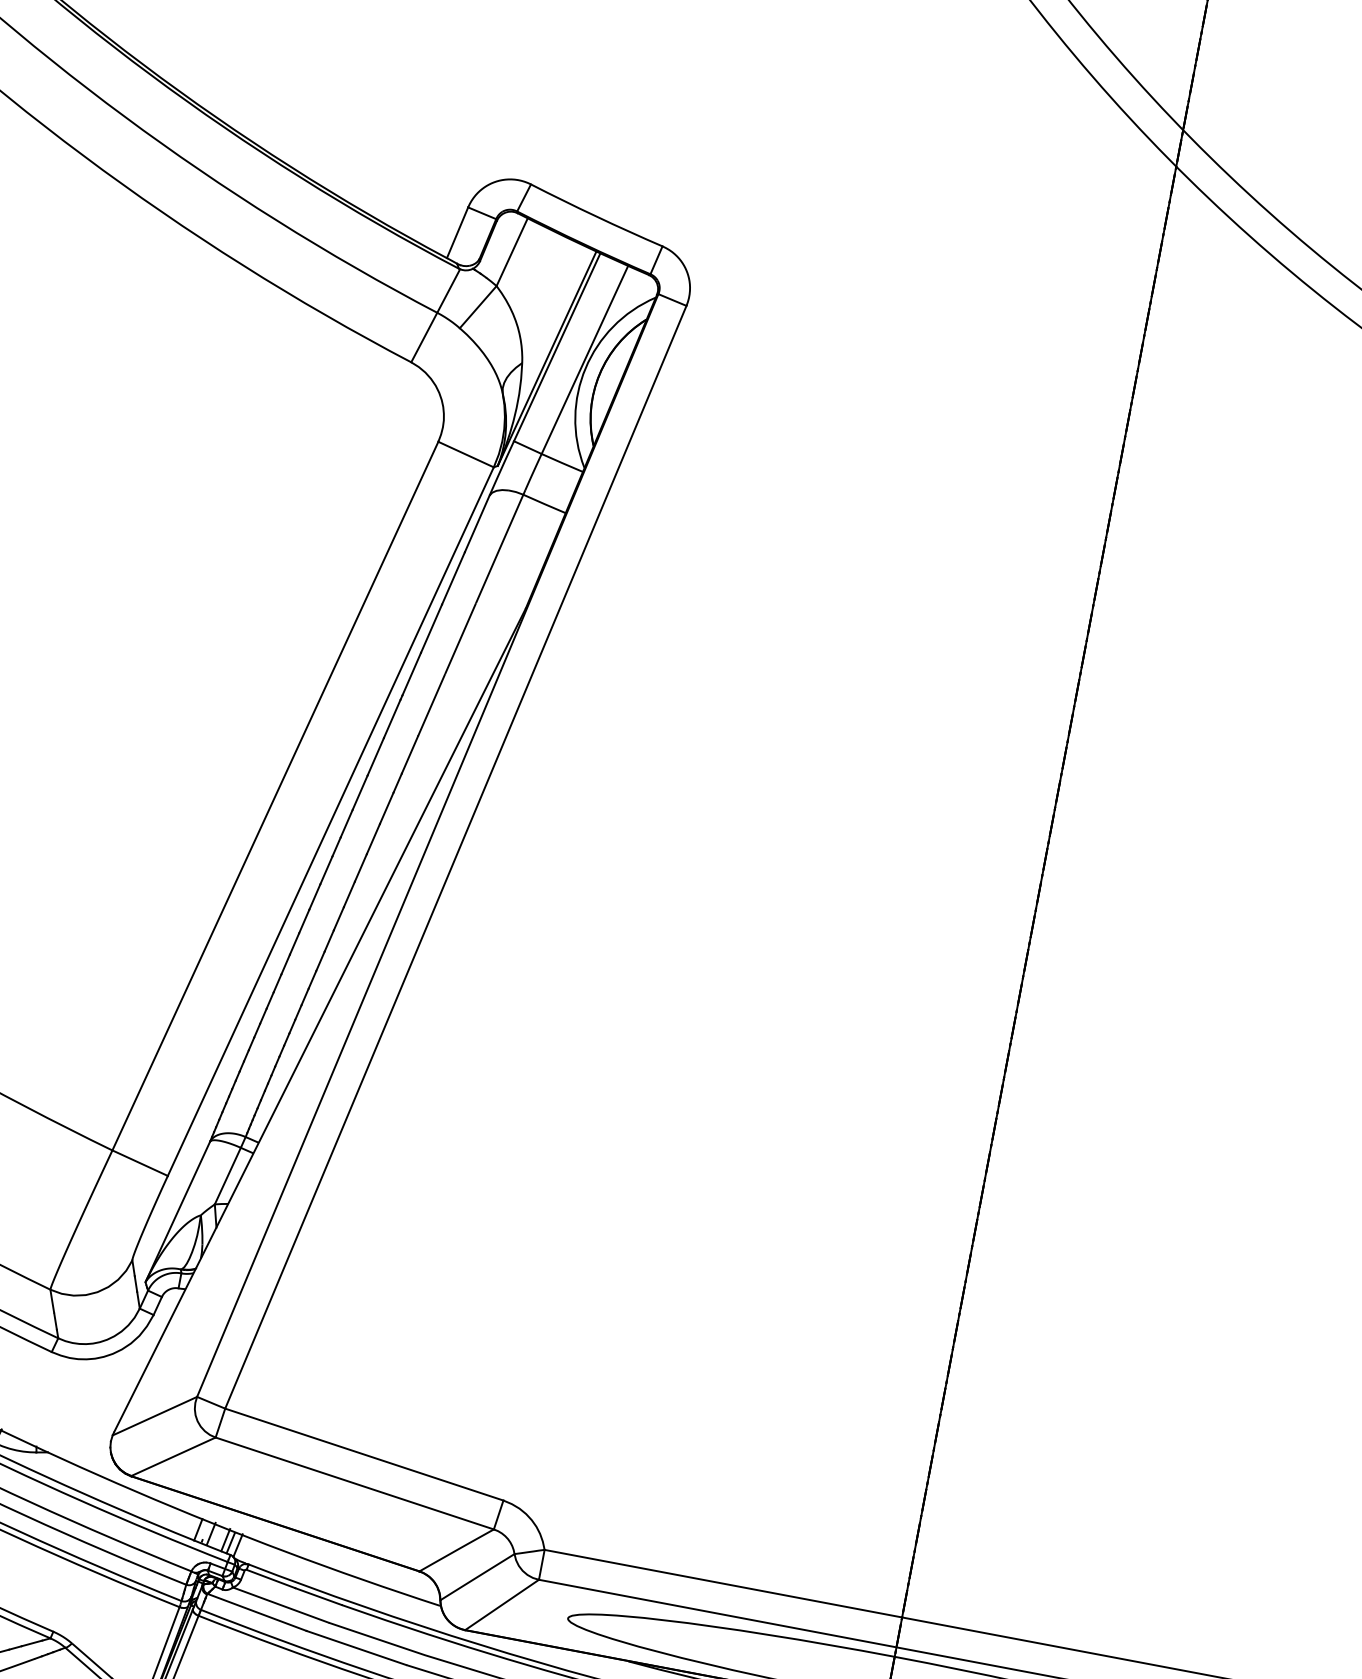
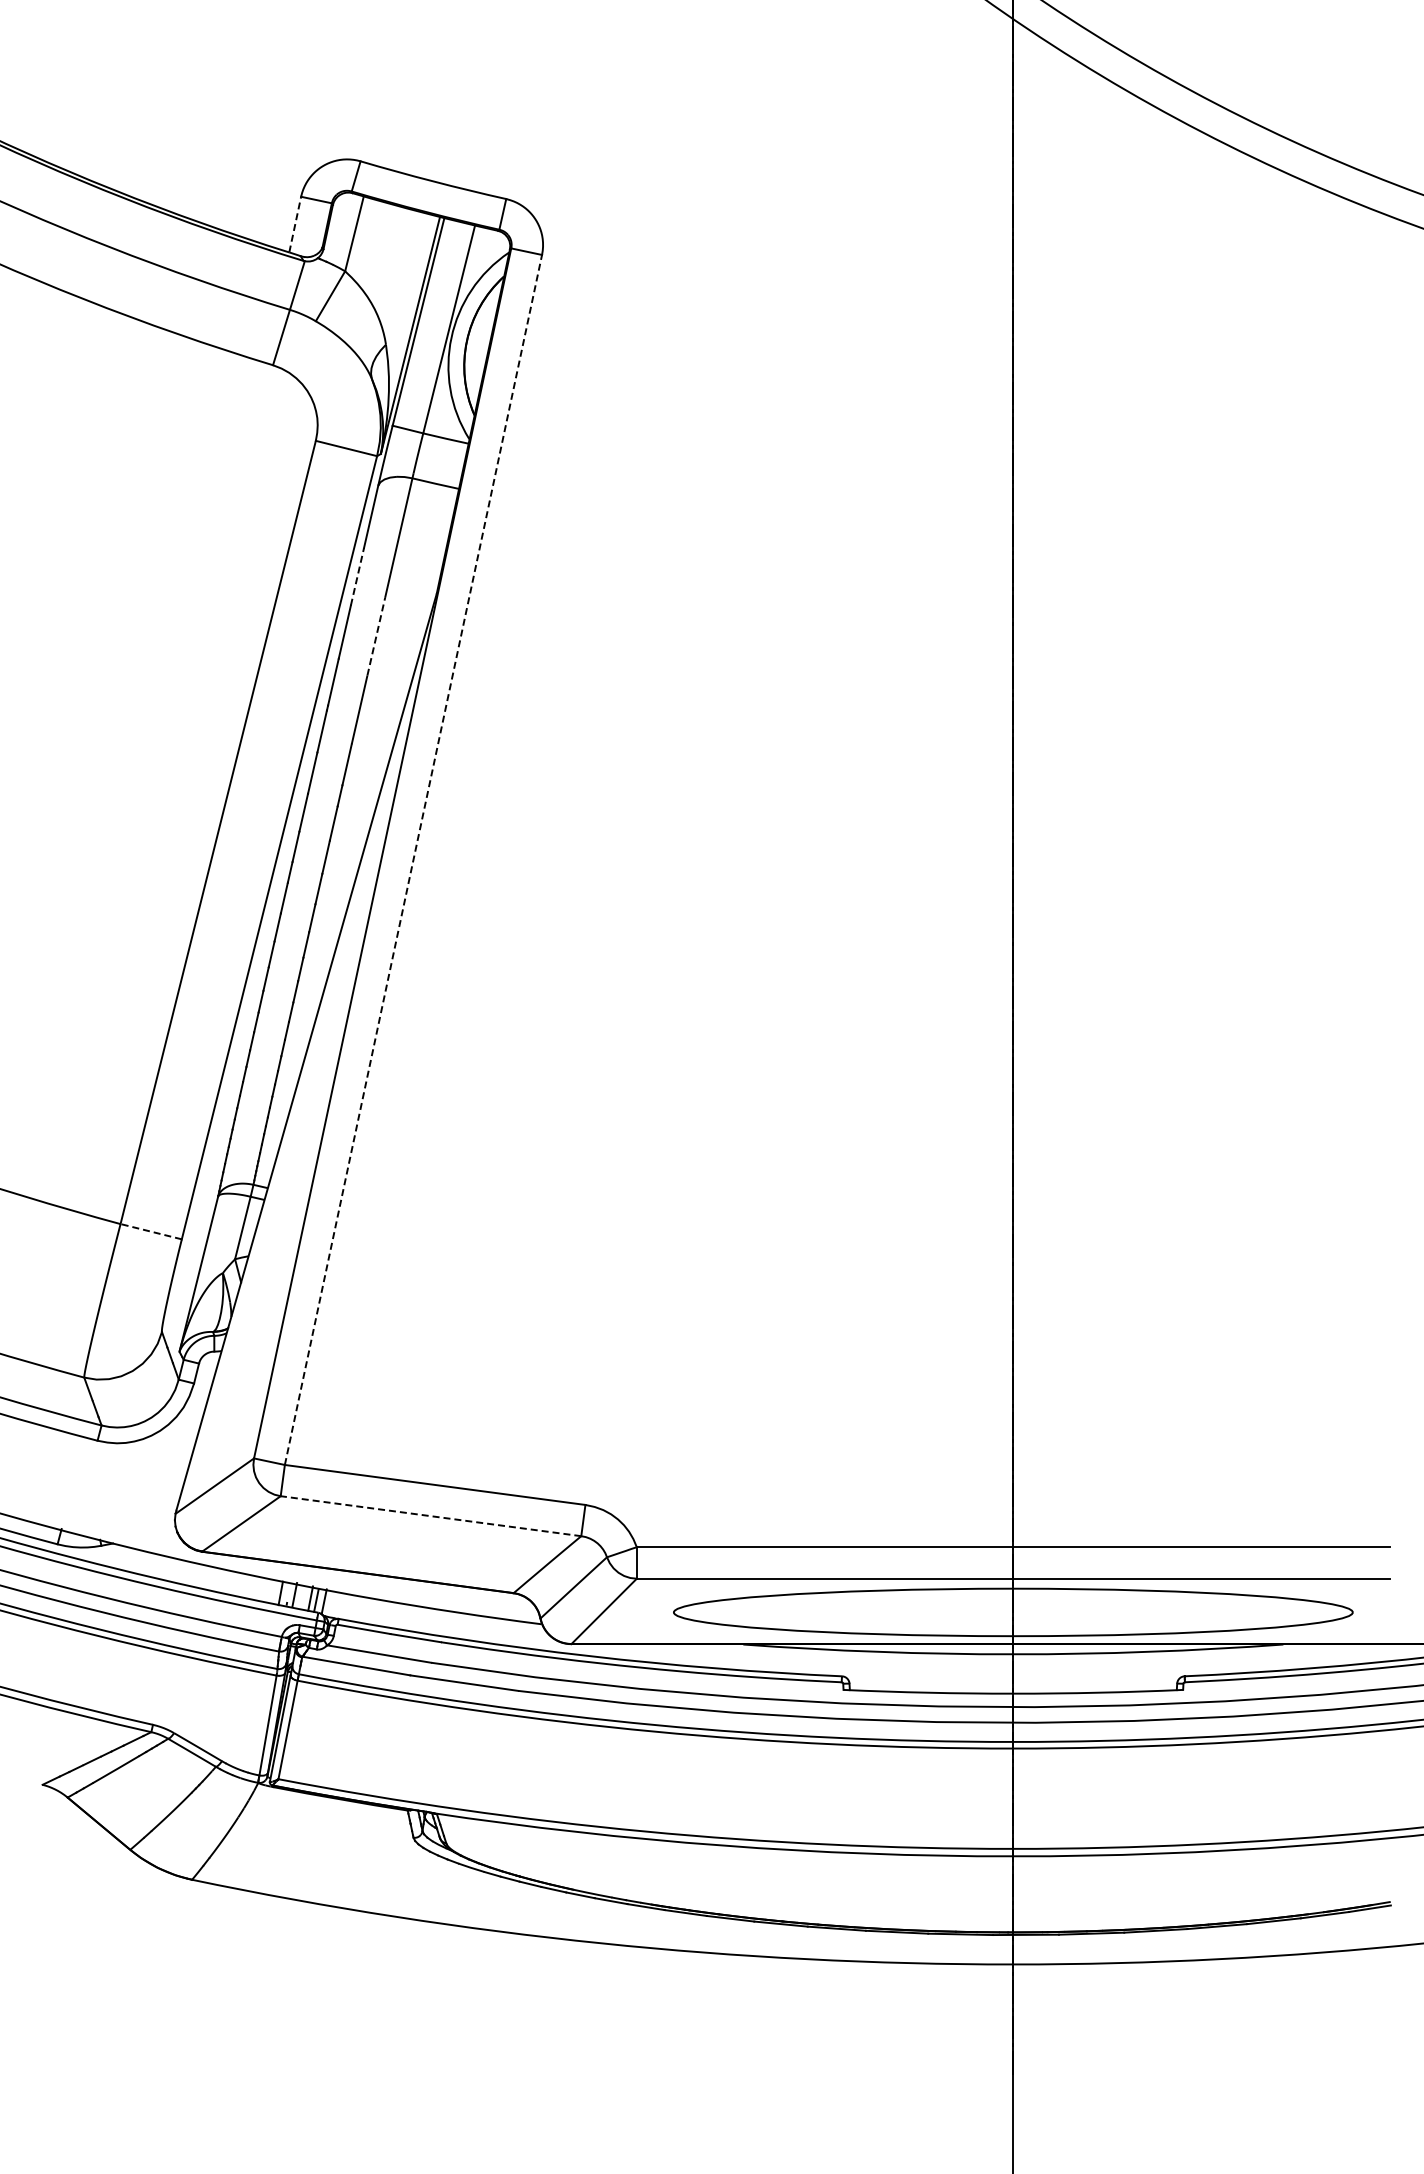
line: (457, 232) -> (295, 224), solid -> dashed
line: (453, 578) -> (357, 576), solid -> dashed
line: (460, 638) -> (376, 636), solid -> dashed
line: (455, 856) -> (413, 859), solid -> dashed
line: (140, 1163) -> (151, 1231), solid -> dashed
line: (355, 1483) -> (431, 1516), solid -> dashed

